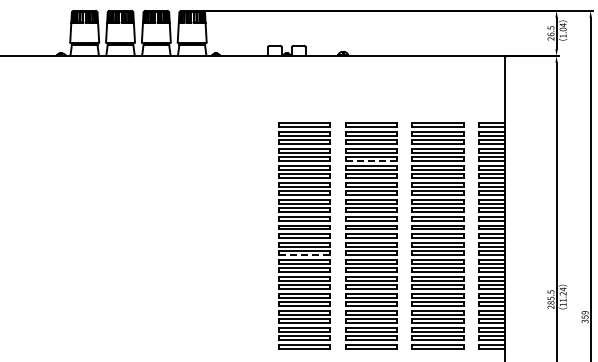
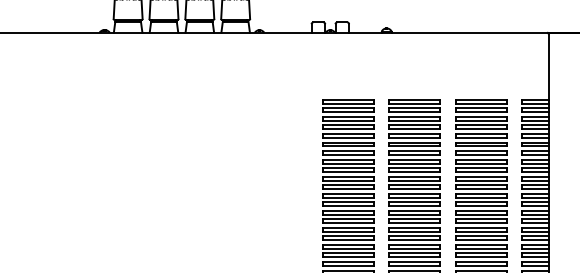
line: (371, 161) -> (414, 138), dashed -> solid
line: (304, 255) -> (347, 232), dashed -> solid

